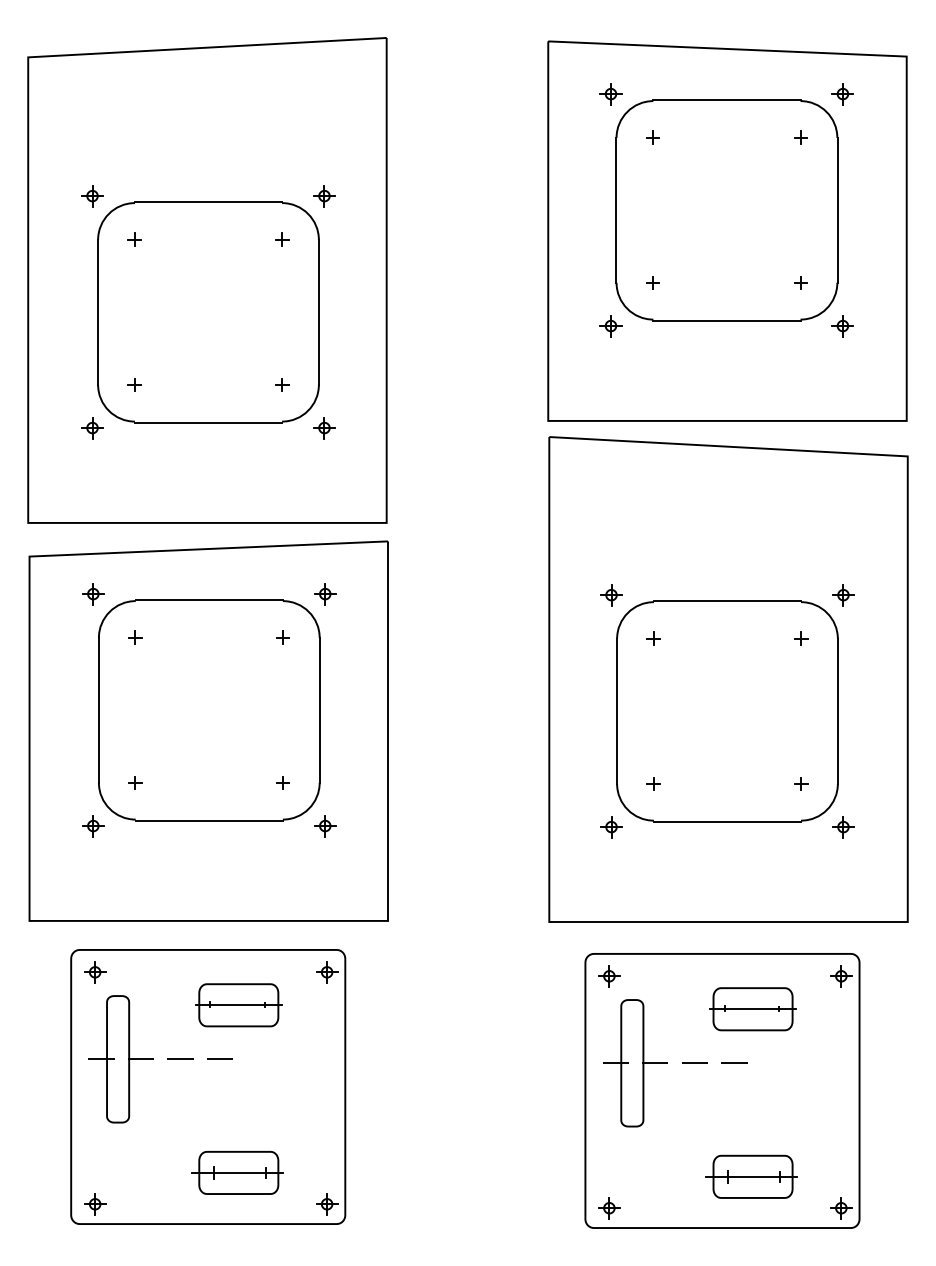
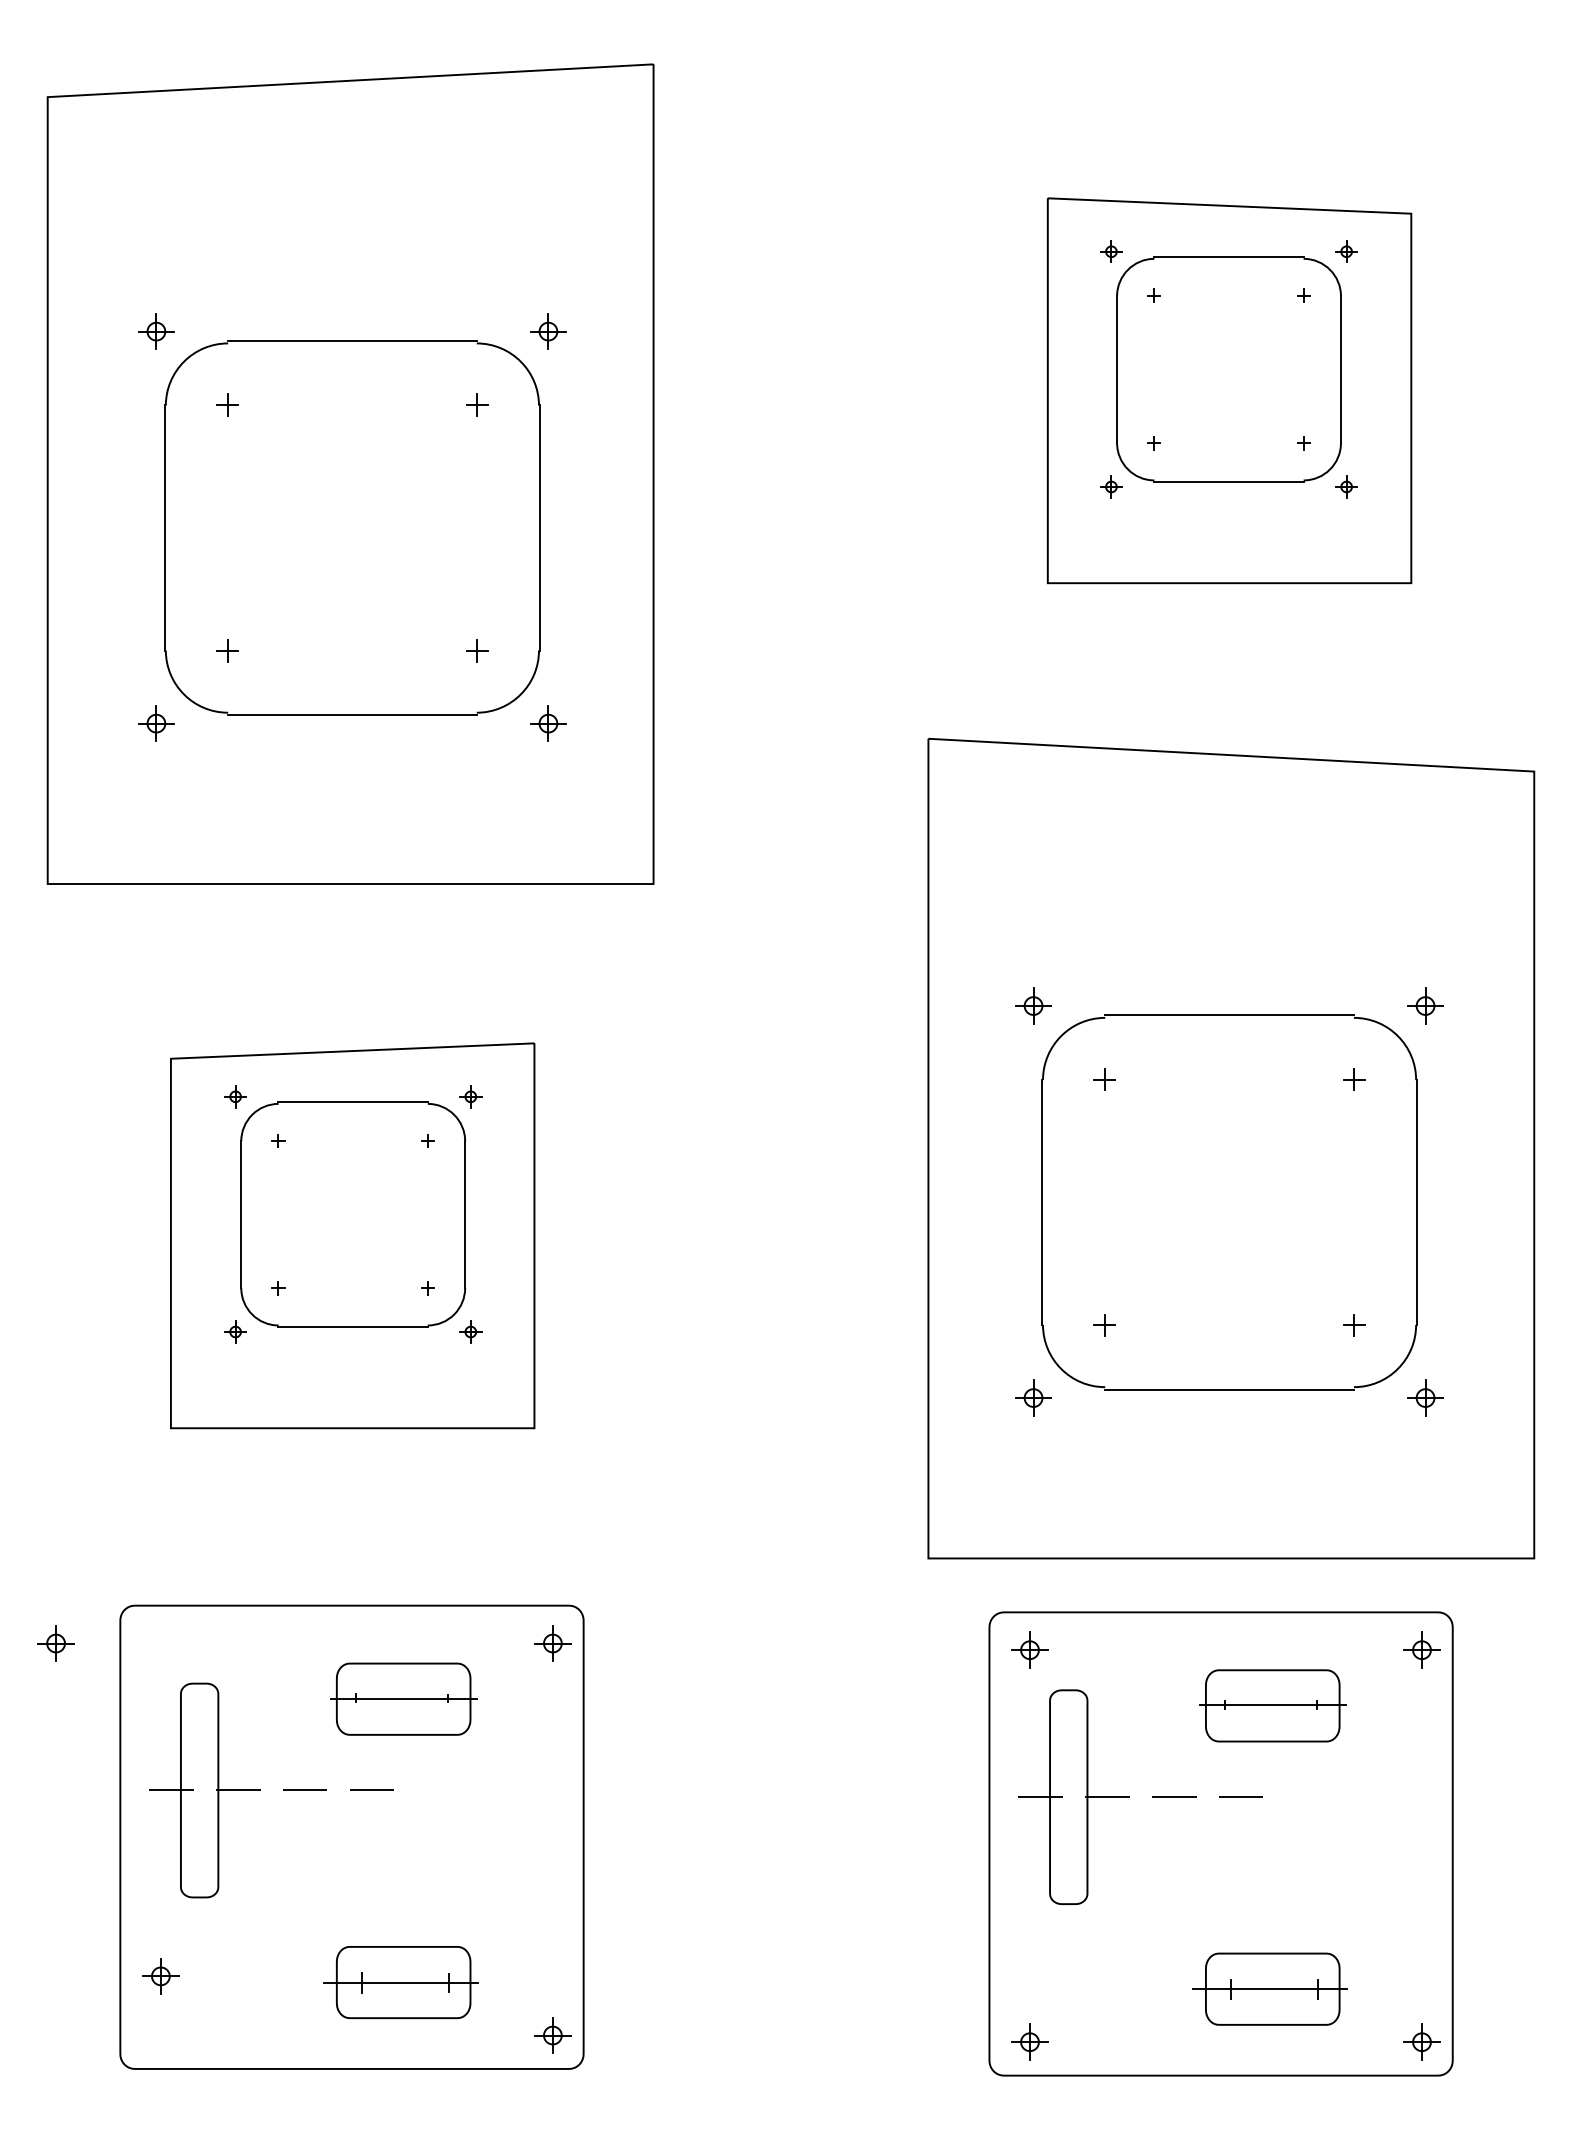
part: (727, 230) -> (1229, 389), size x0.6
part: (208, 730) -> (352, 1234), size x0.6
part: (95, 972) -> (56, 1643), moved
part: (95, 1204) -> (161, 1976), moved

